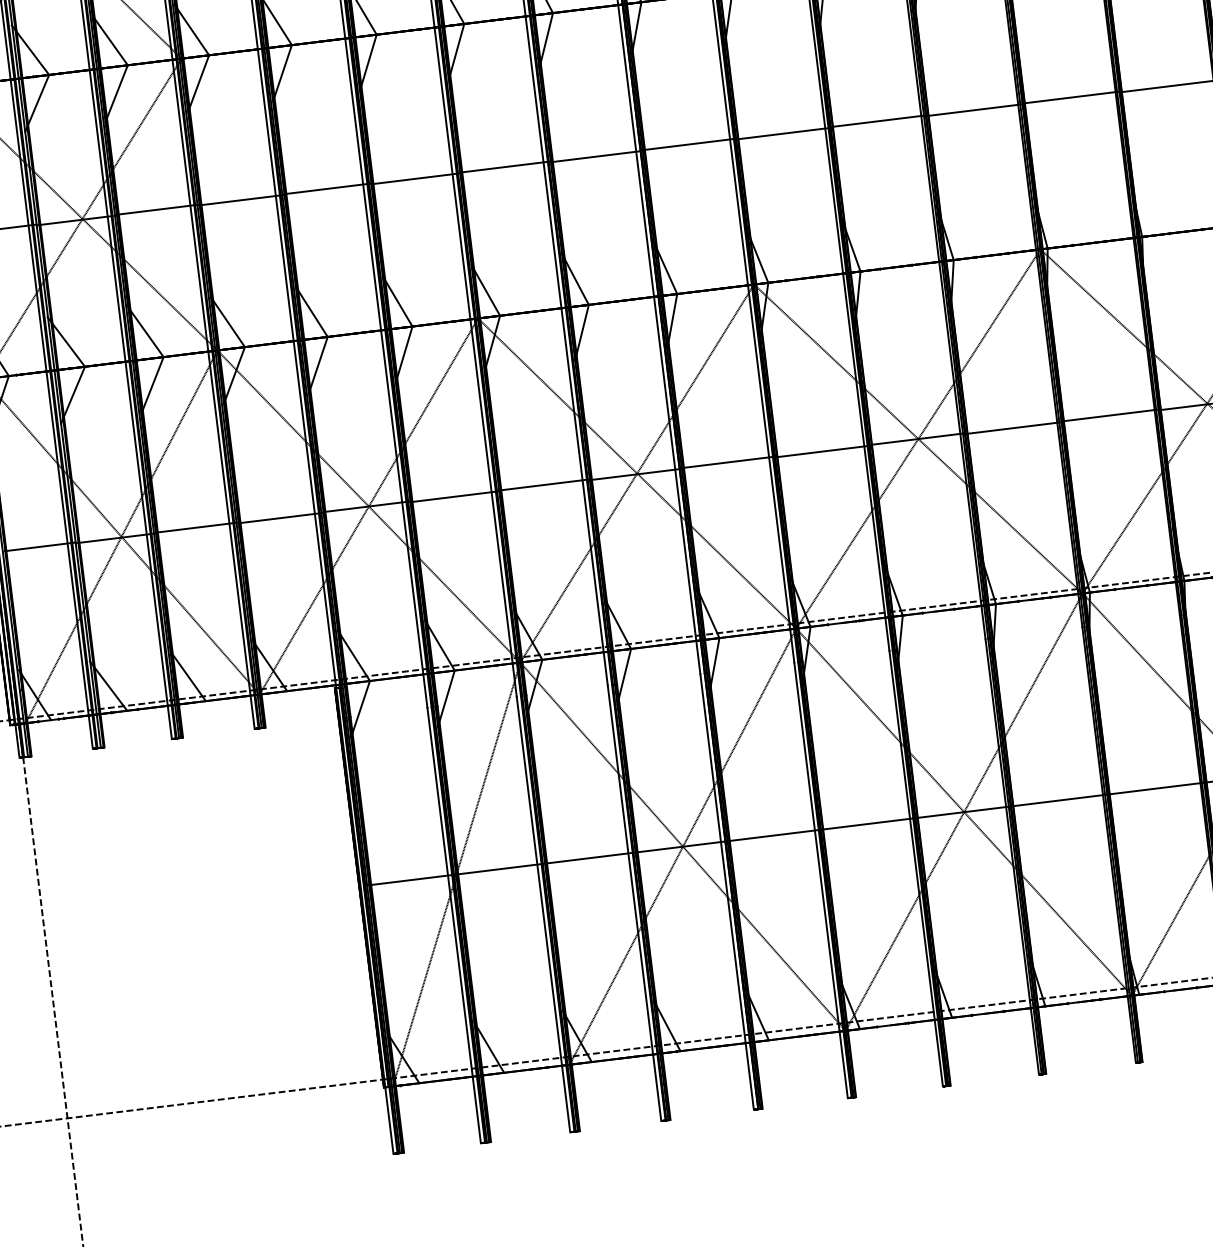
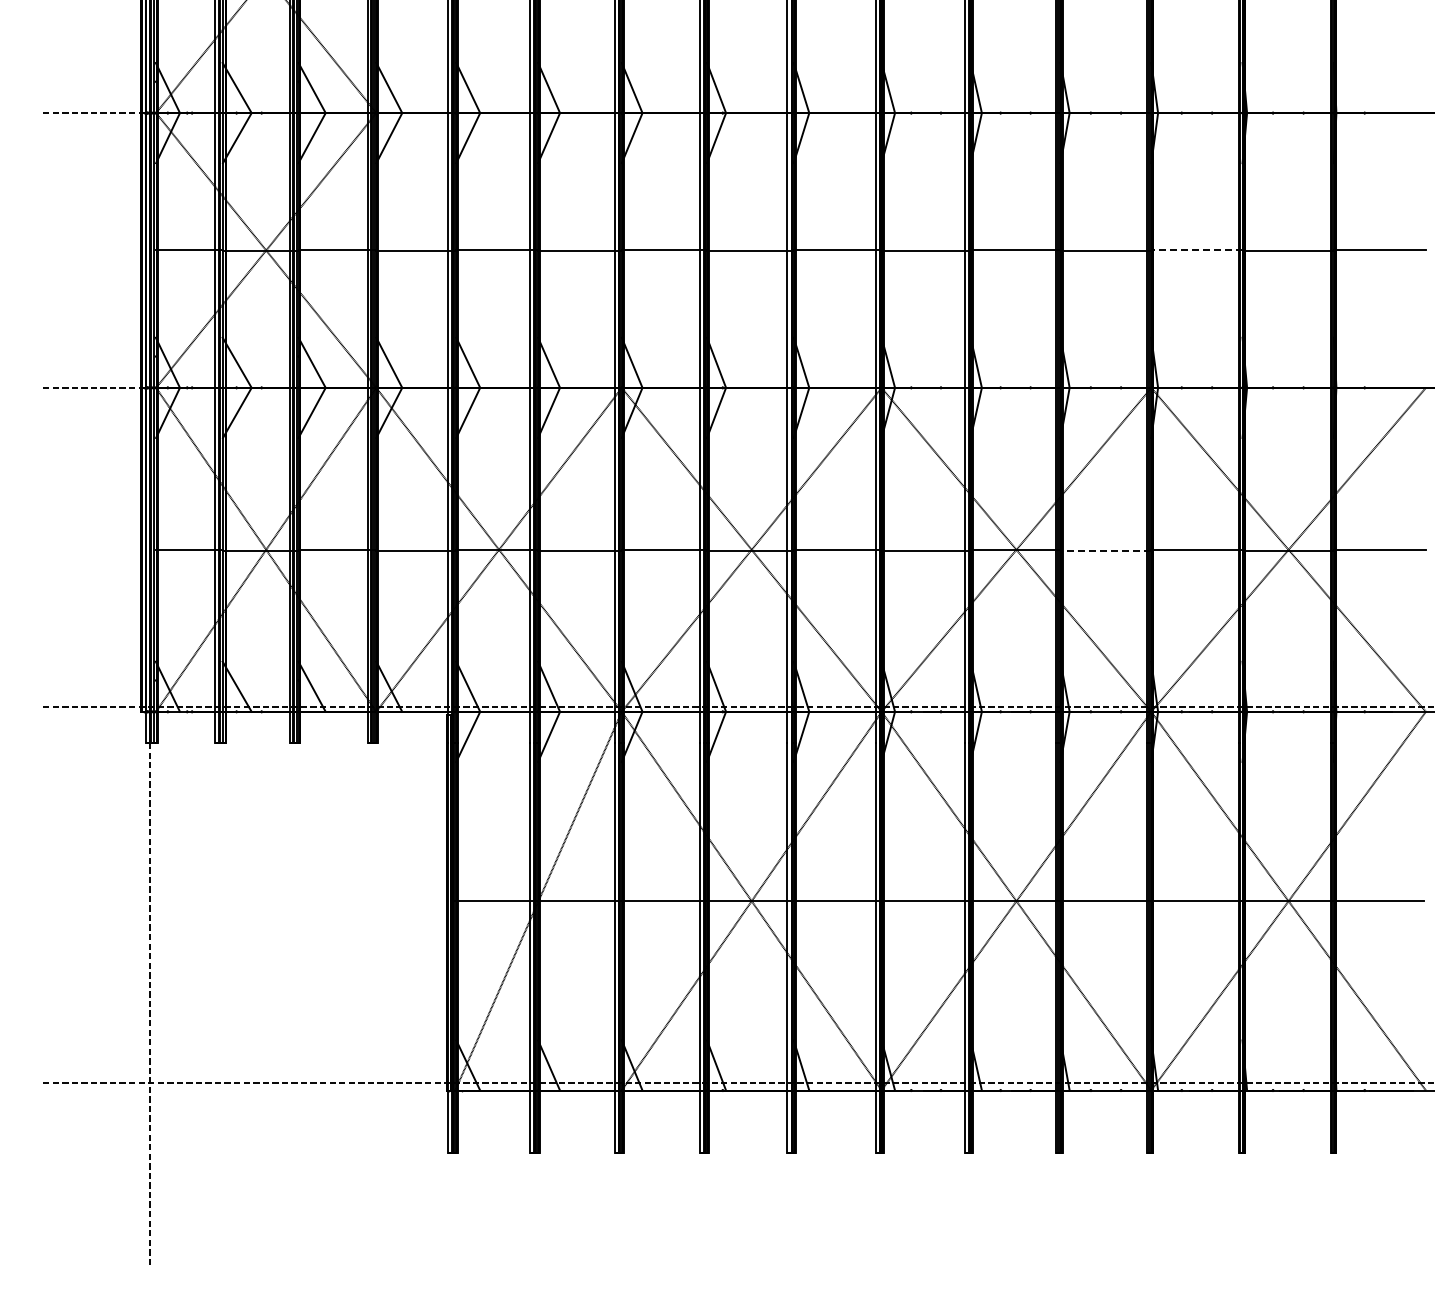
line: (1070, 97) -> (1196, 250), solid -> dashed
line: (1013, 428) -> (1105, 550), solid -> dashed

